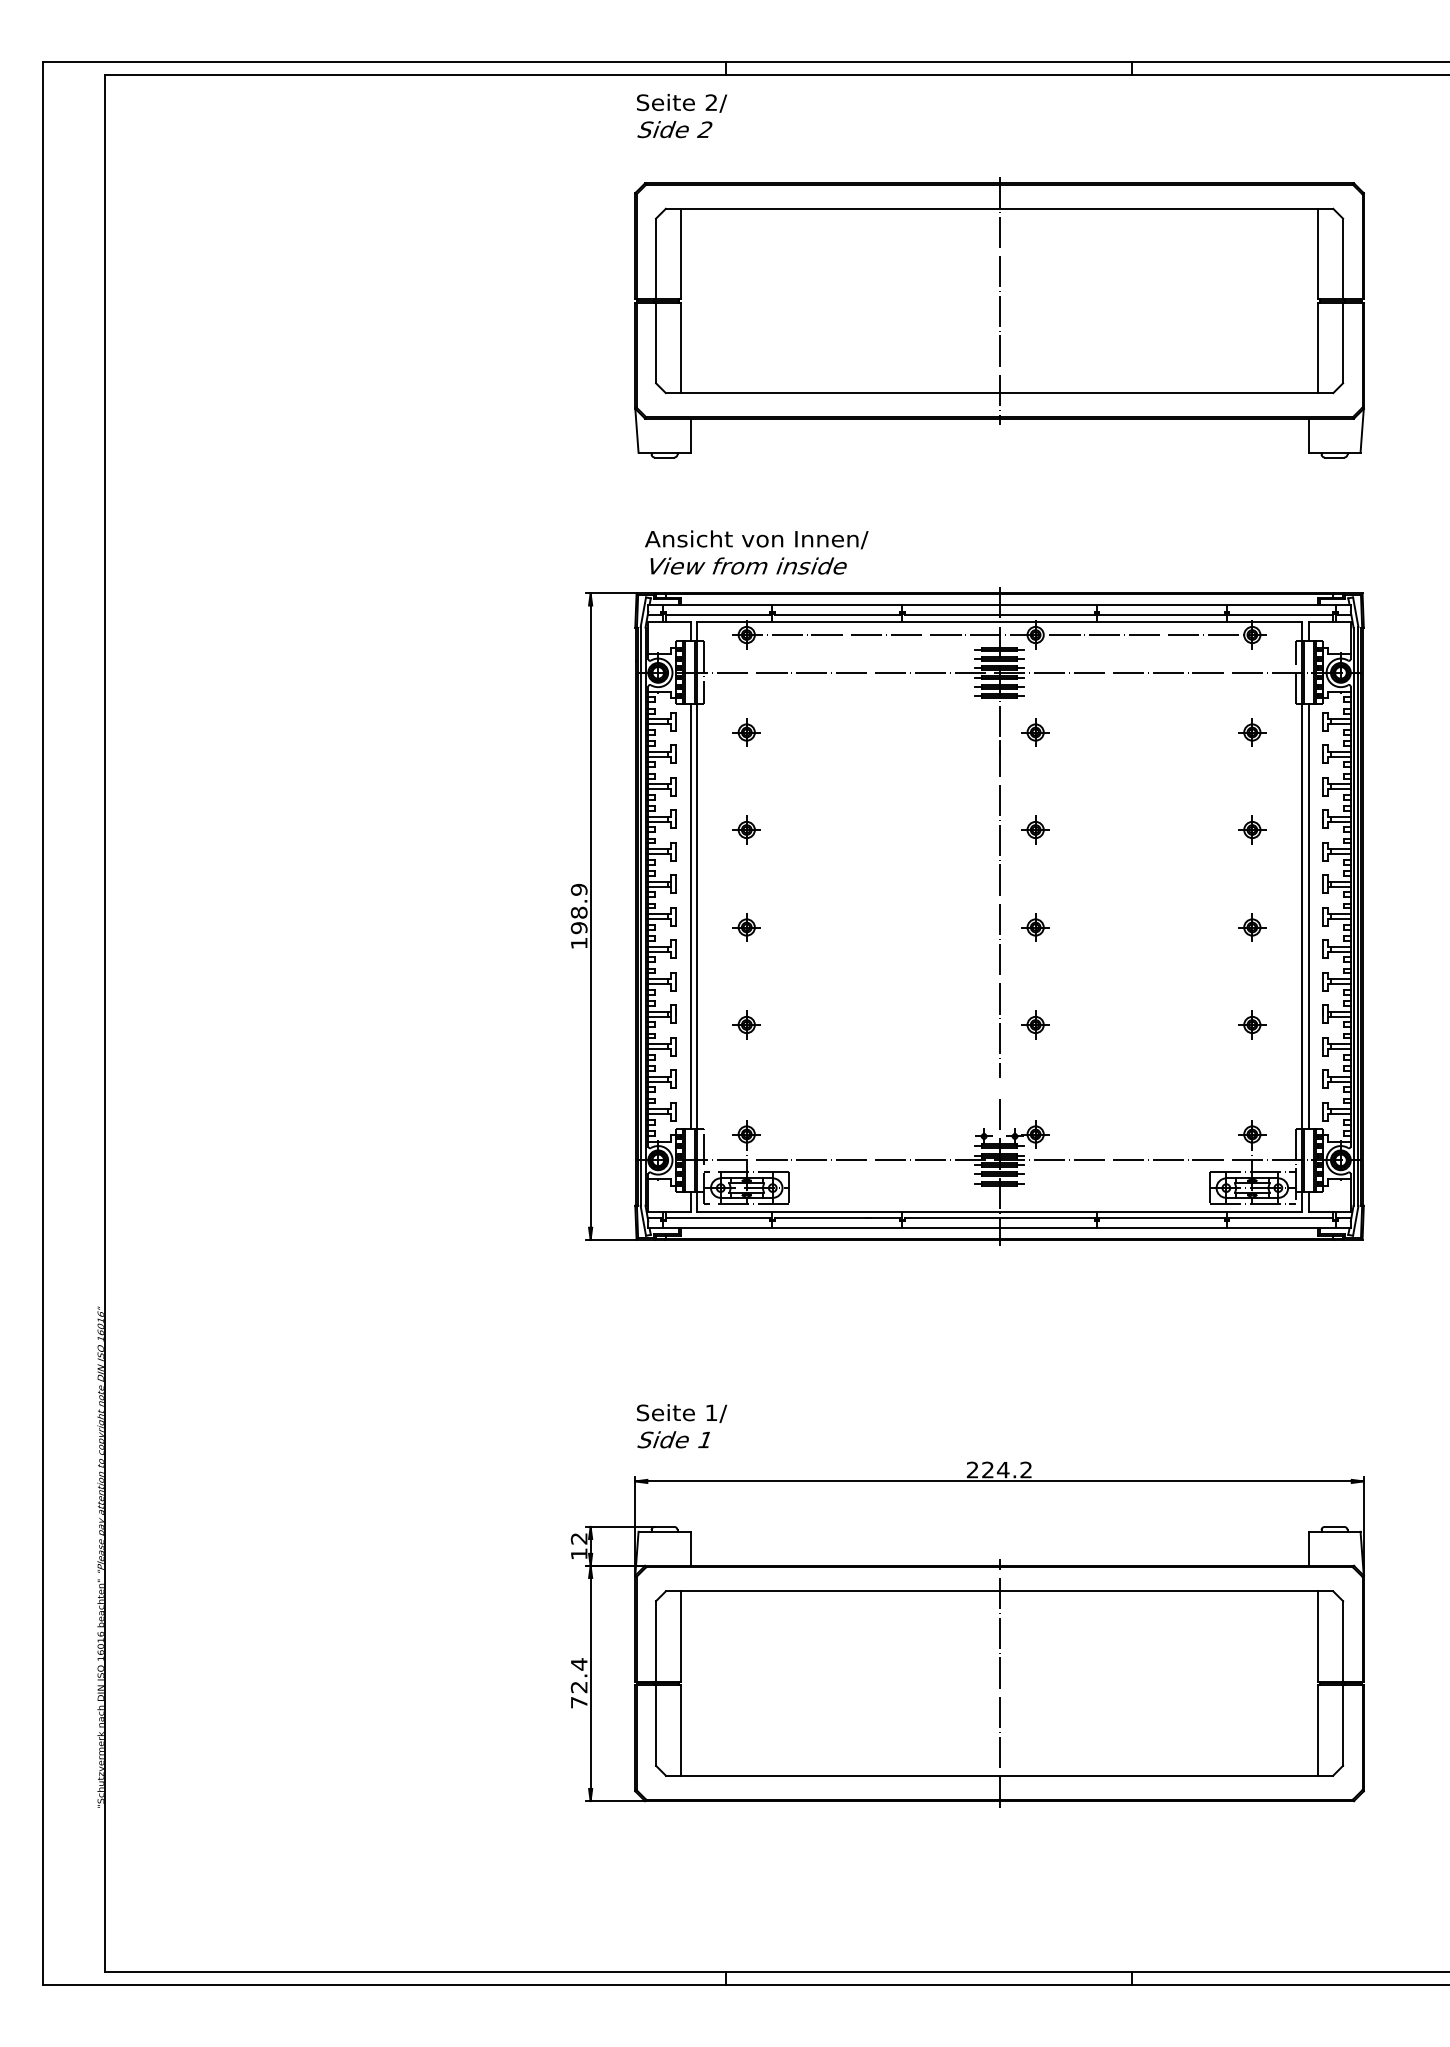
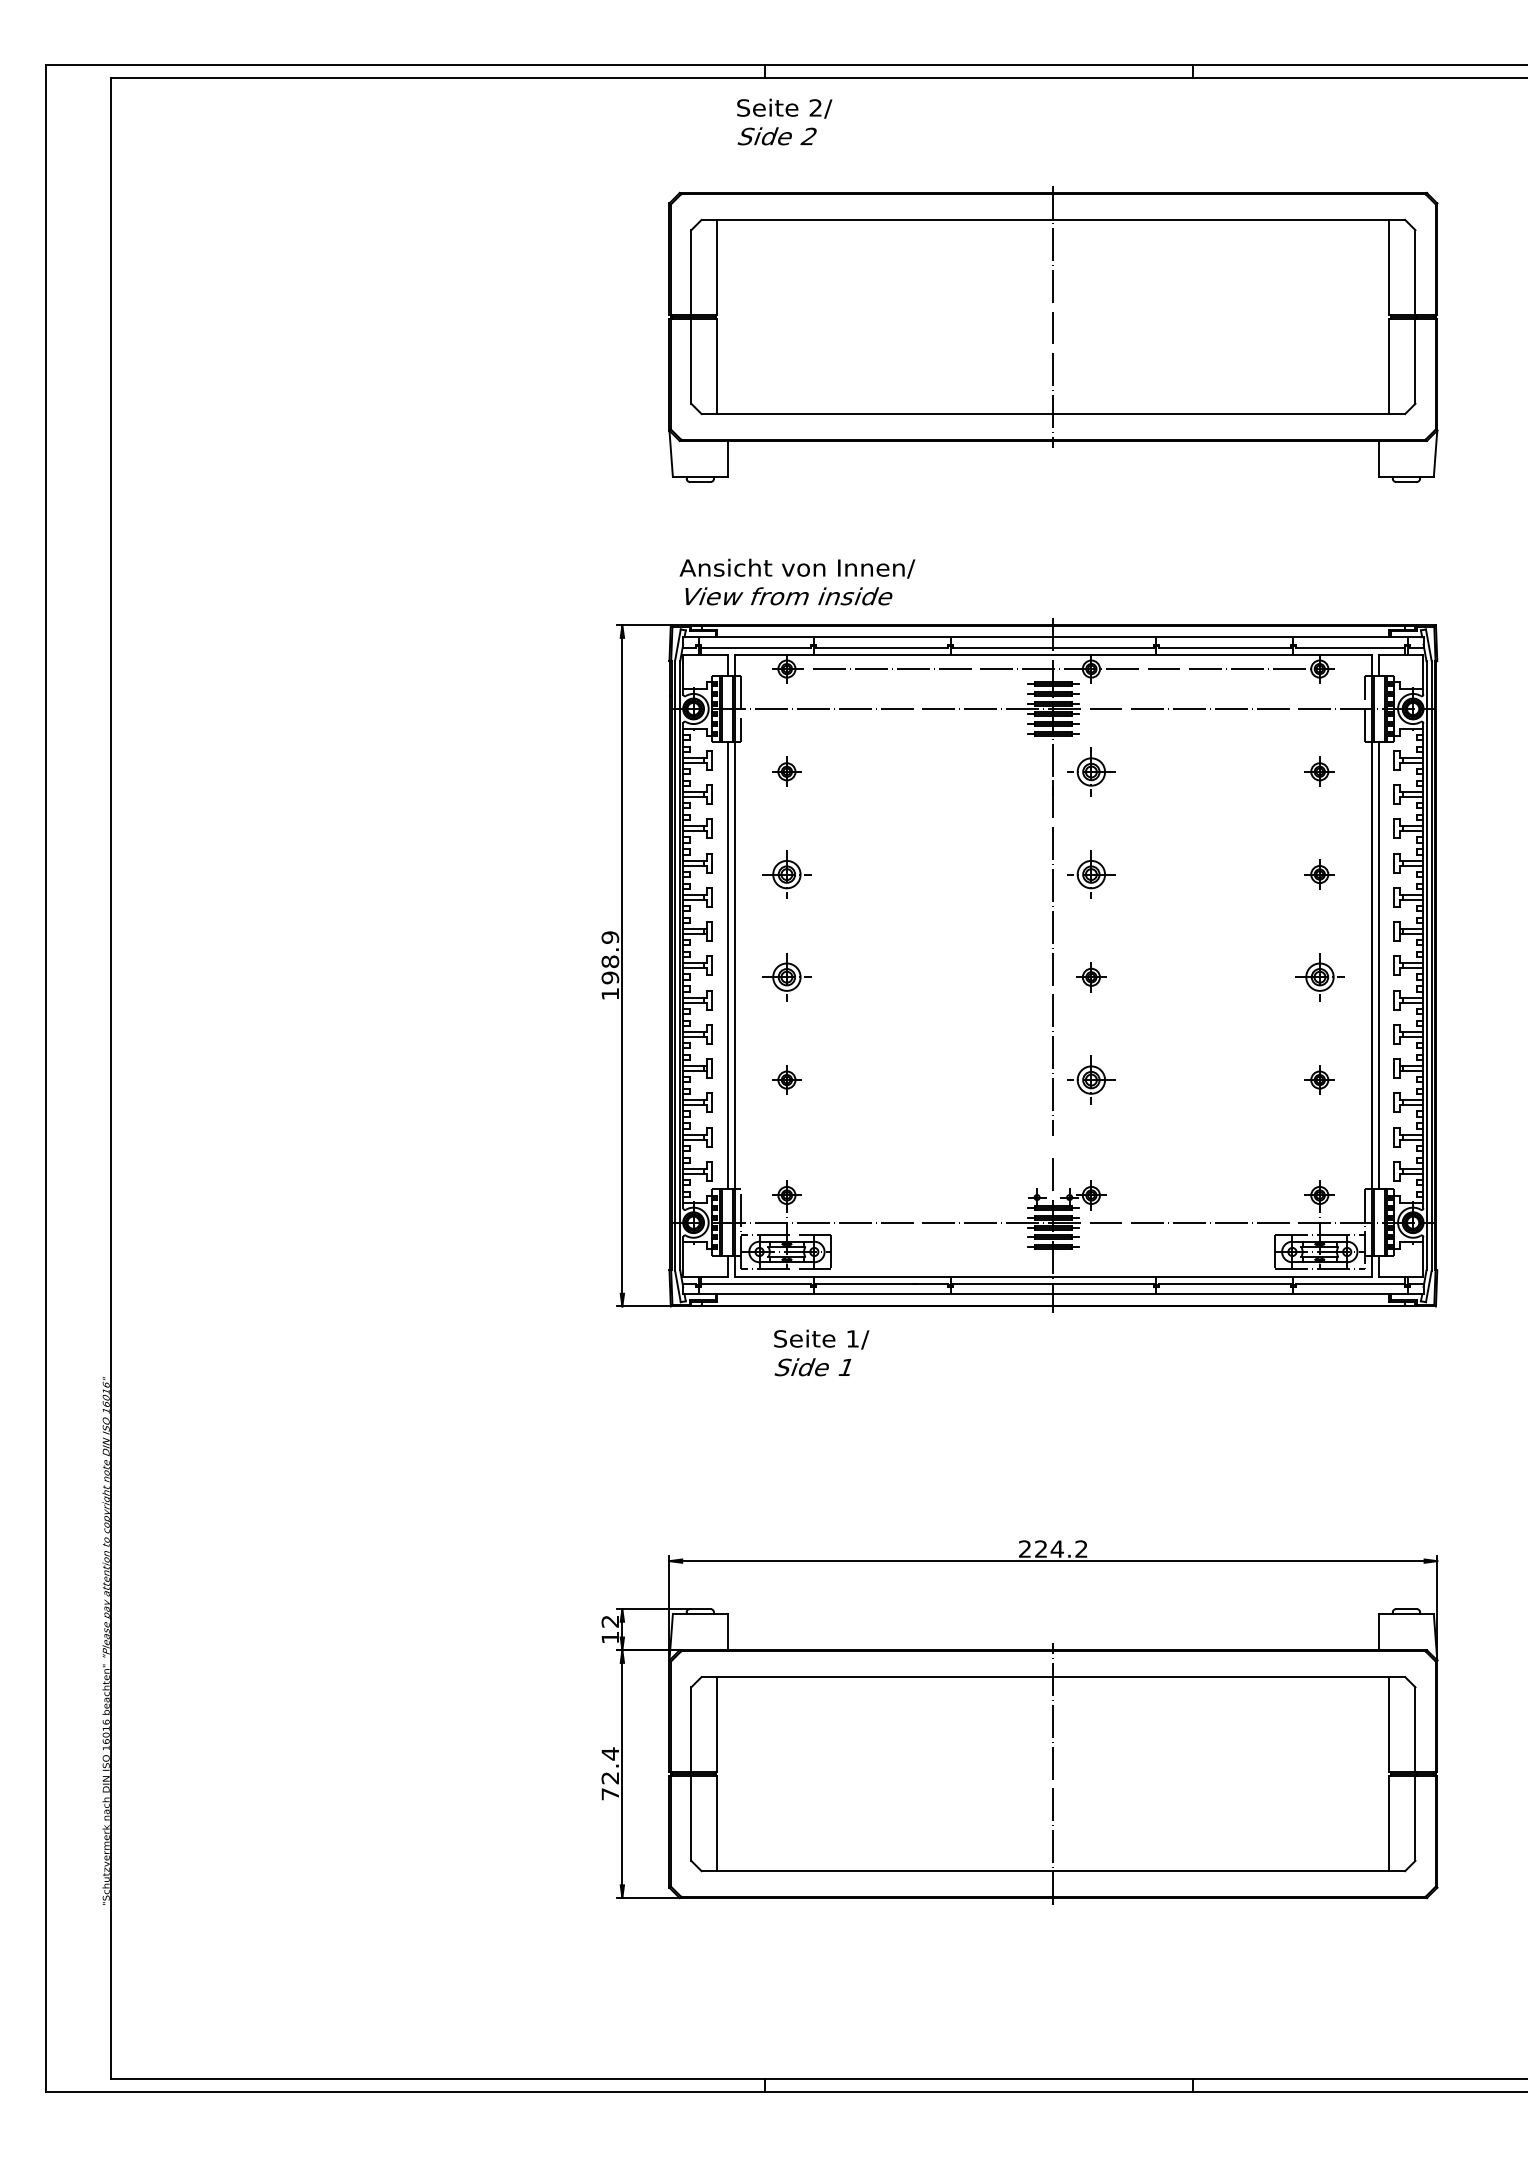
text: (681, 115) -> (784, 121), moved
part: (1035, 732) -> (1091, 771), size x1.6
part: (746, 829) -> (786, 874), size x1.6
part: (1035, 829) -> (1091, 874), size x1.6
part: (746, 927) -> (786, 977), size x1.6
part: (1252, 927) -> (1319, 977), size x1.6
part: (1035, 1024) -> (1091, 1079), size x1.6
text: (681, 1425) -> (821, 1352), moved

